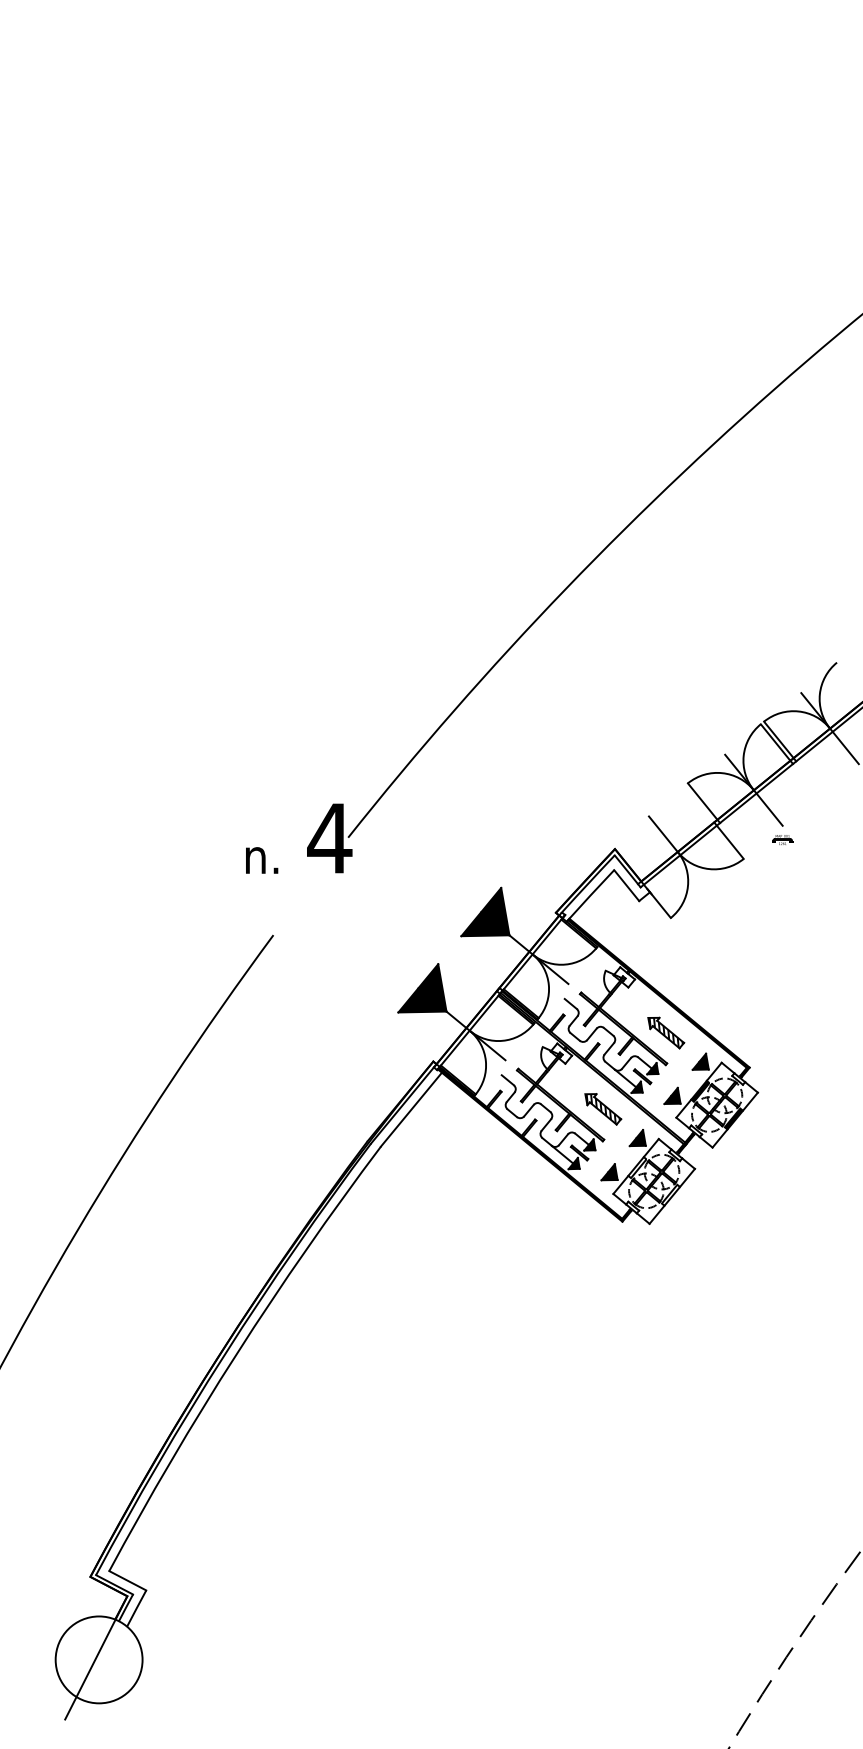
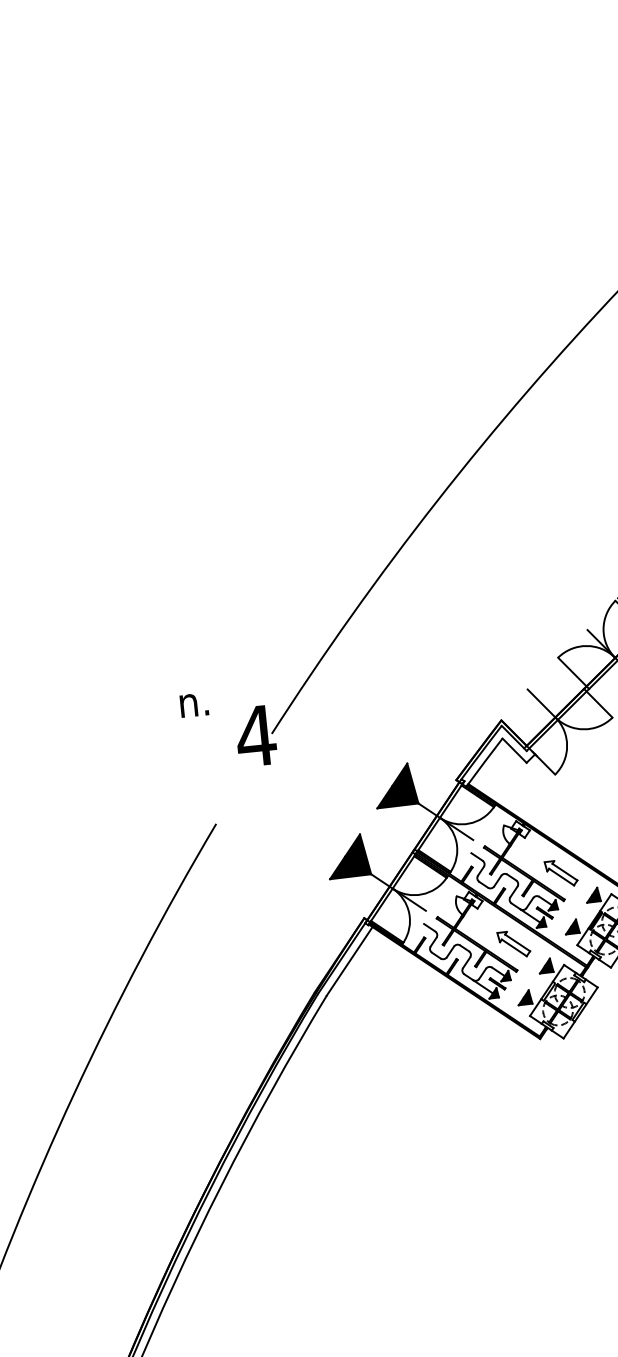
text: (262, 860) -> (194, 705), moved
hatch: (665, 1032) -> (560, 873), removed
hatch: (602, 1108) -> (513, 943), removed

